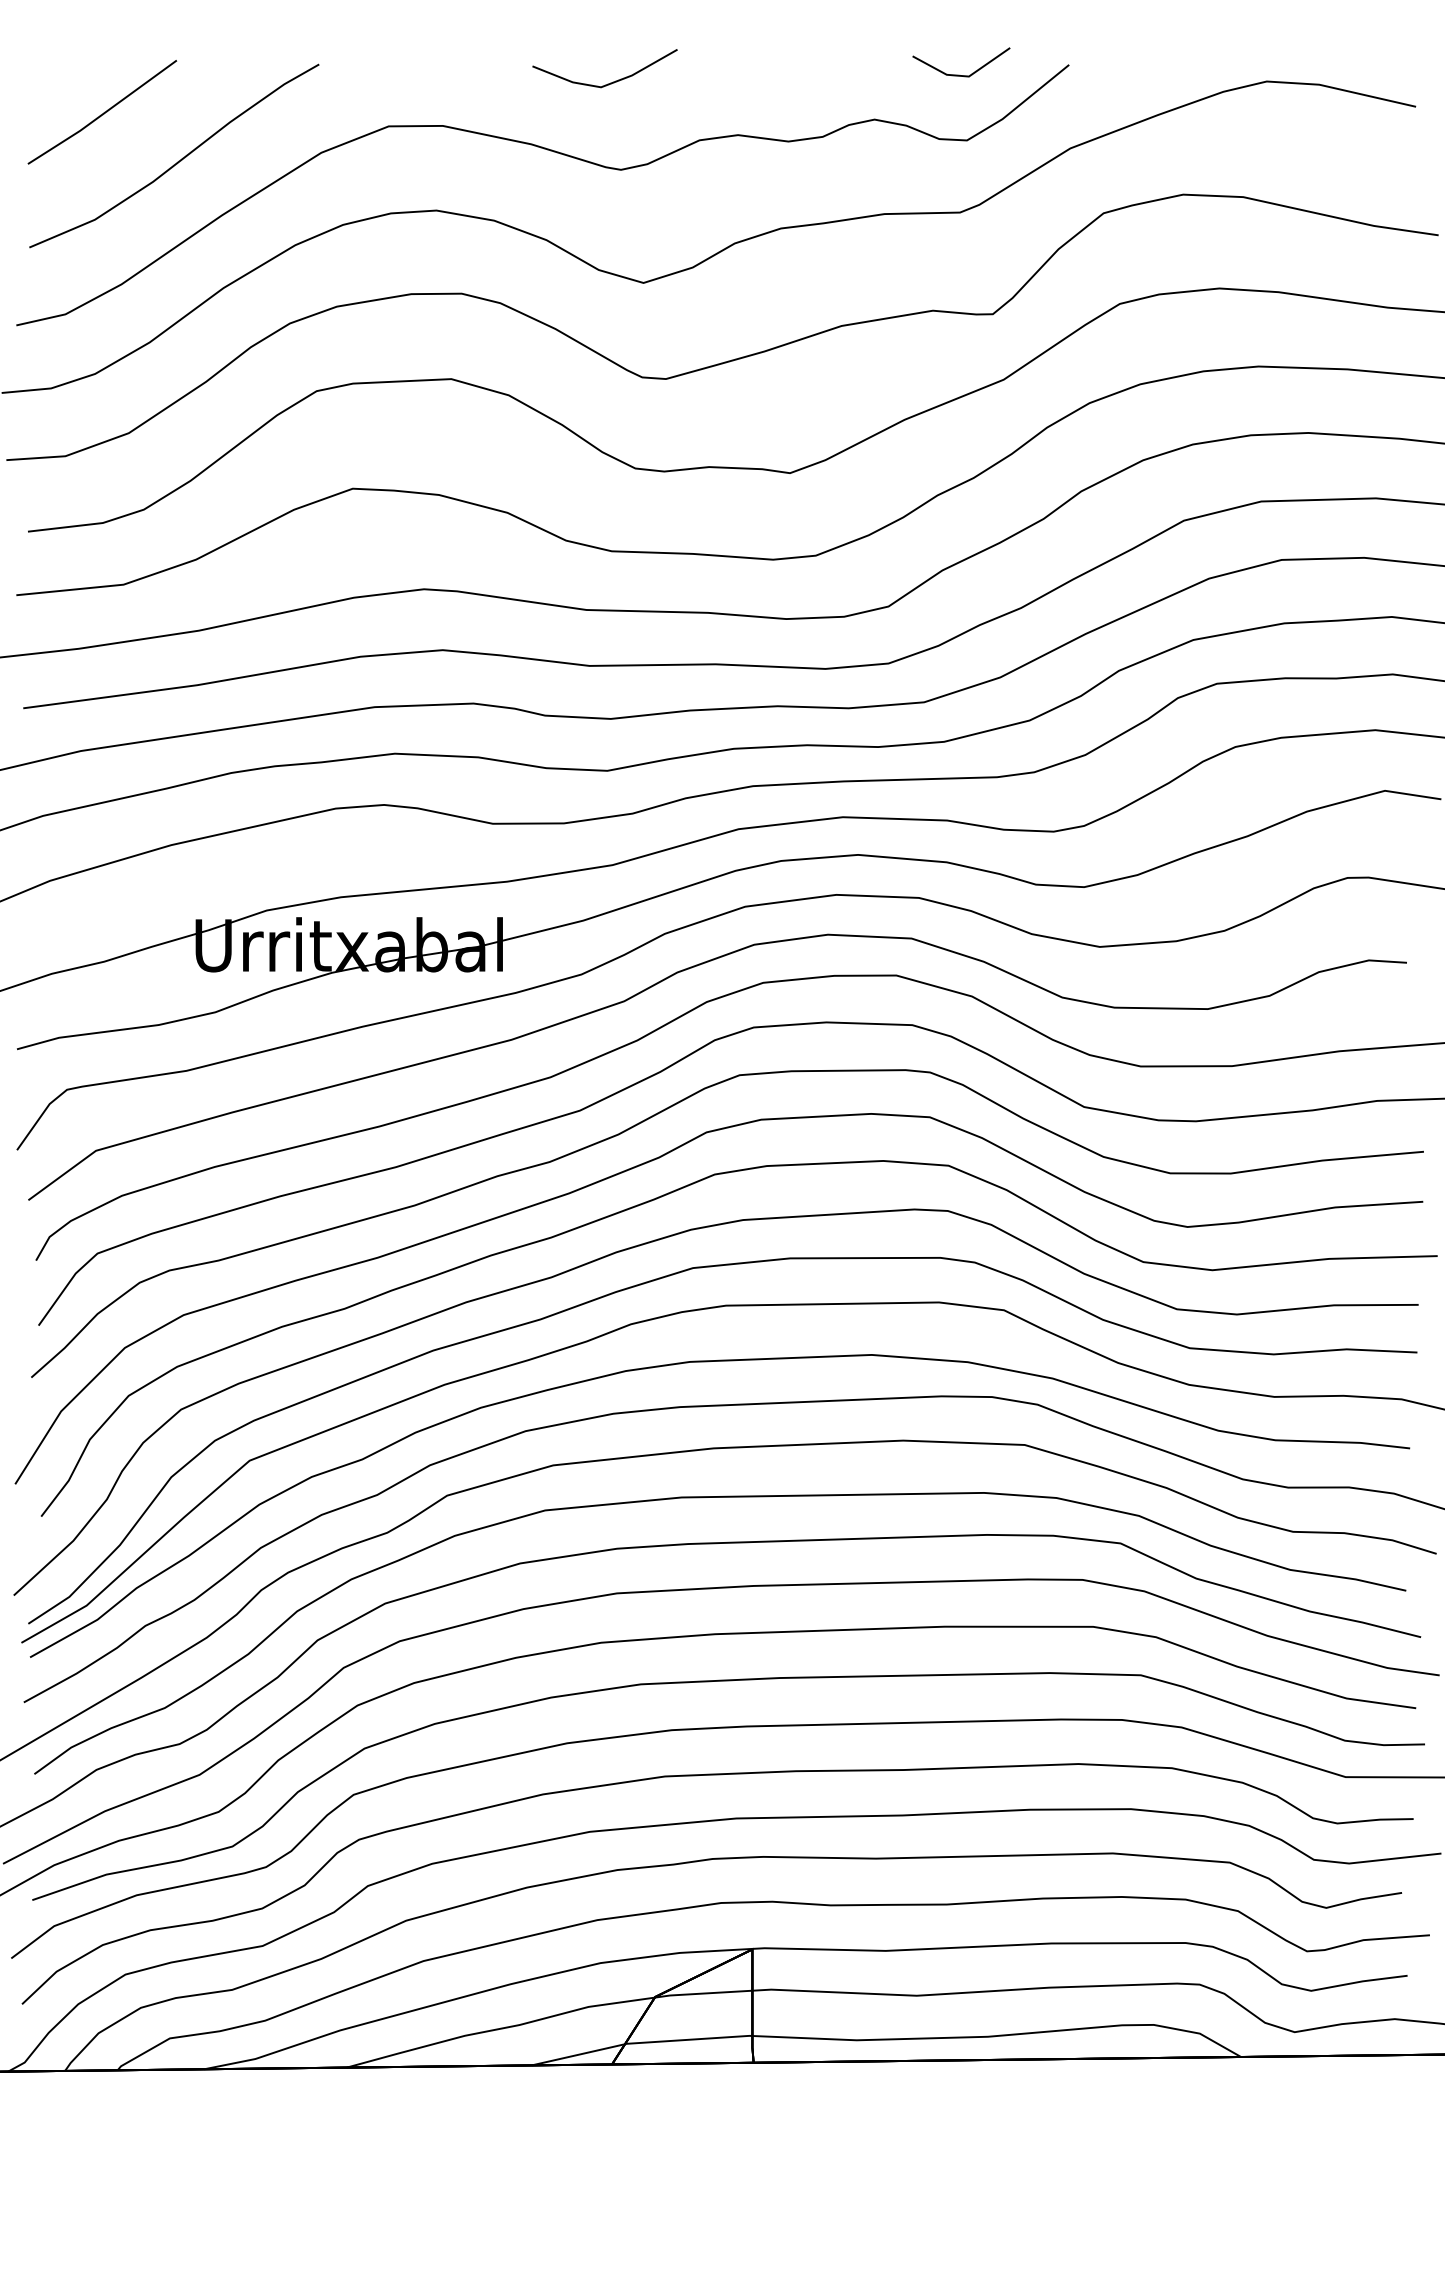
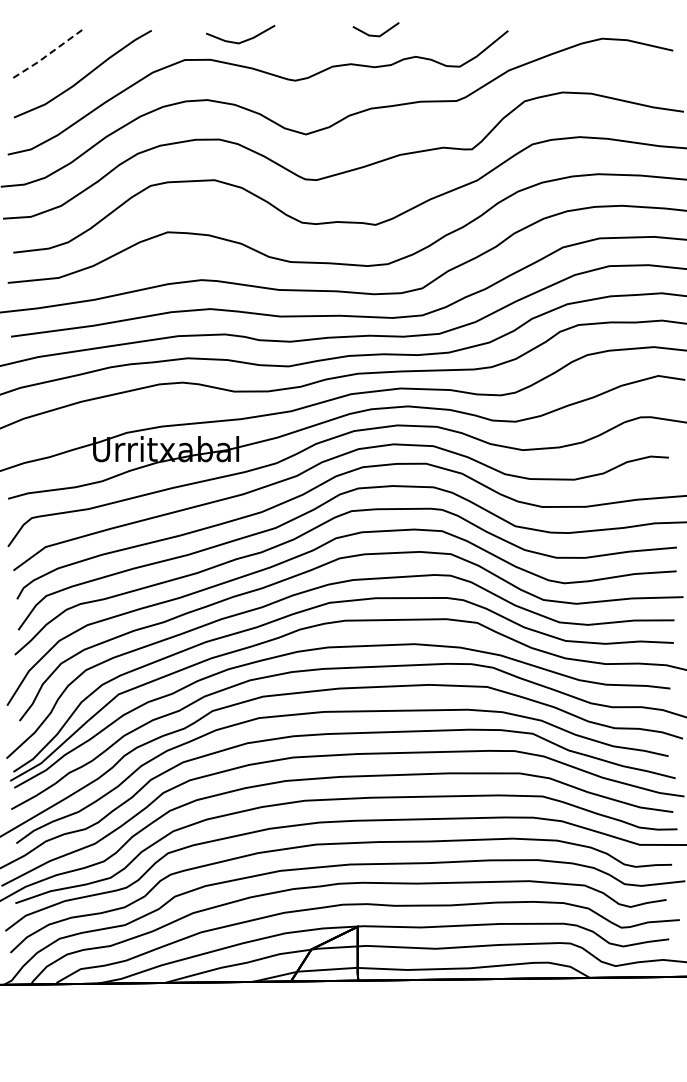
line: (953, 72) -> (372, 34), moved
line: (611, 81) -> (243, 40), moved
line: (102, 114) -> (48, 54), solid -> dashed

